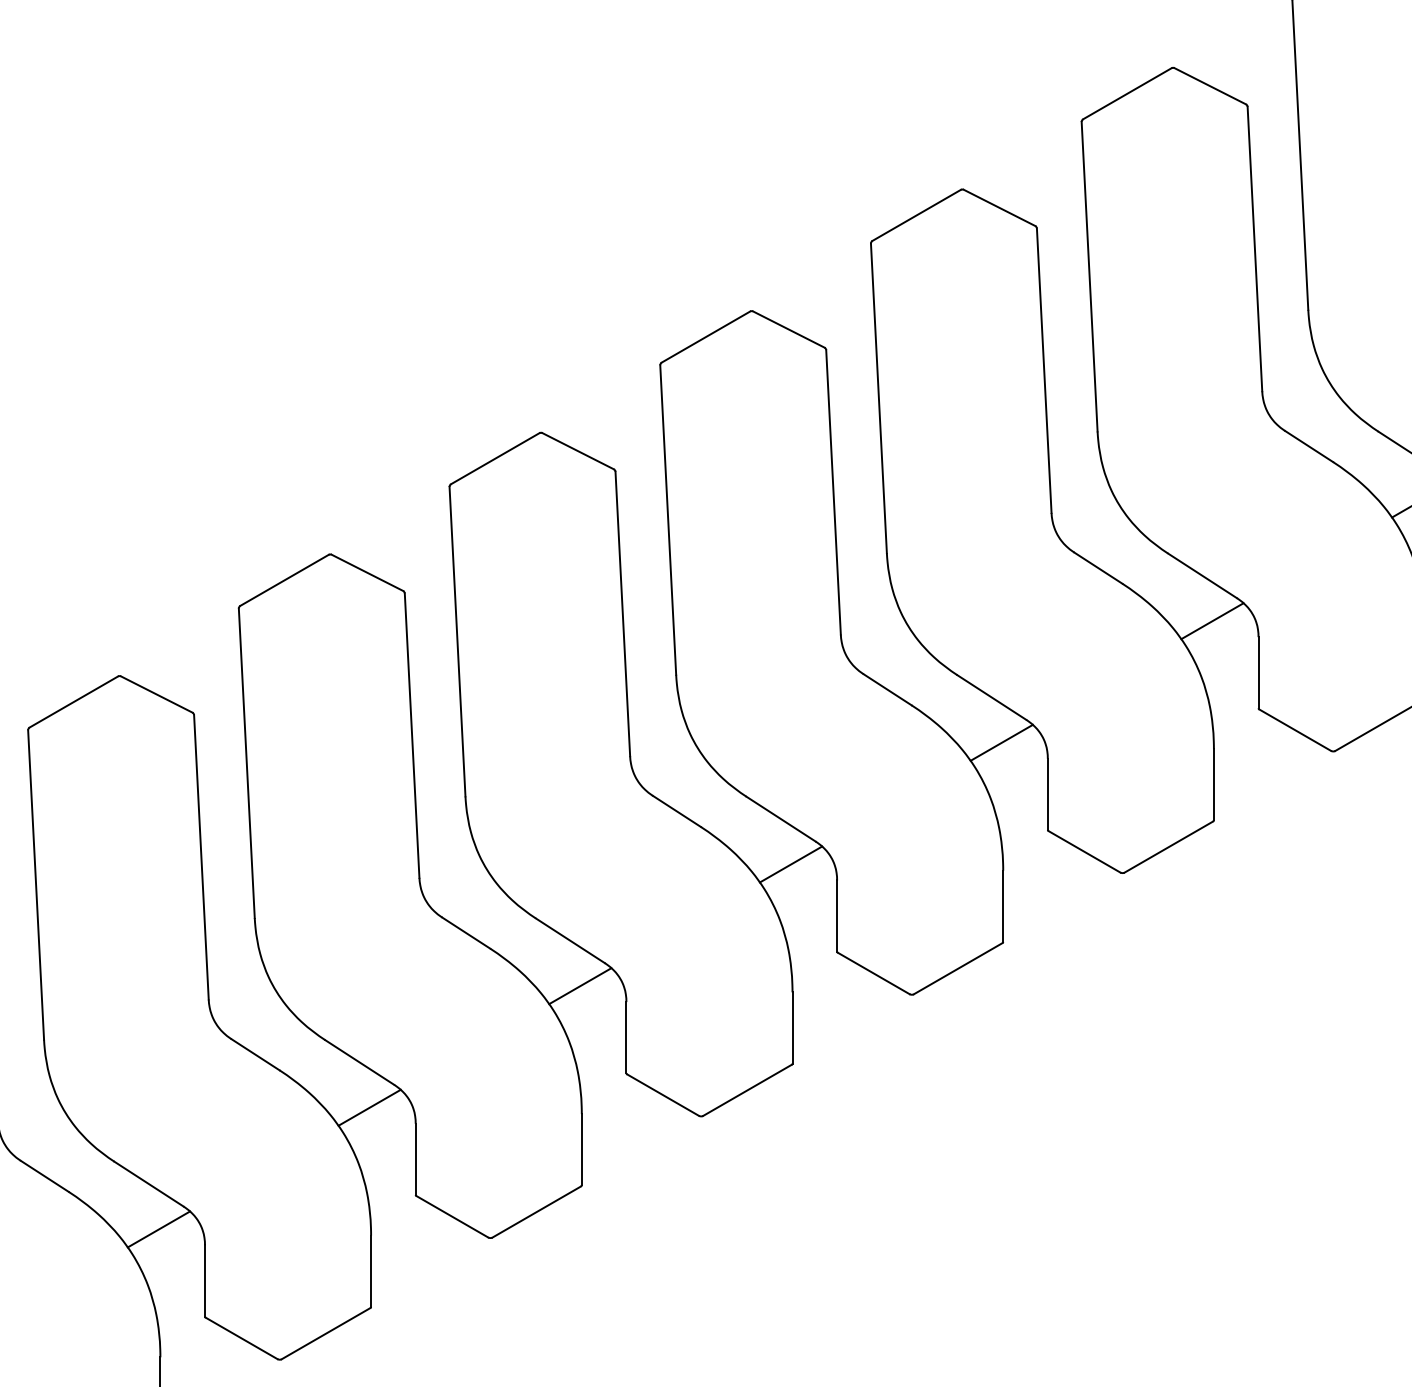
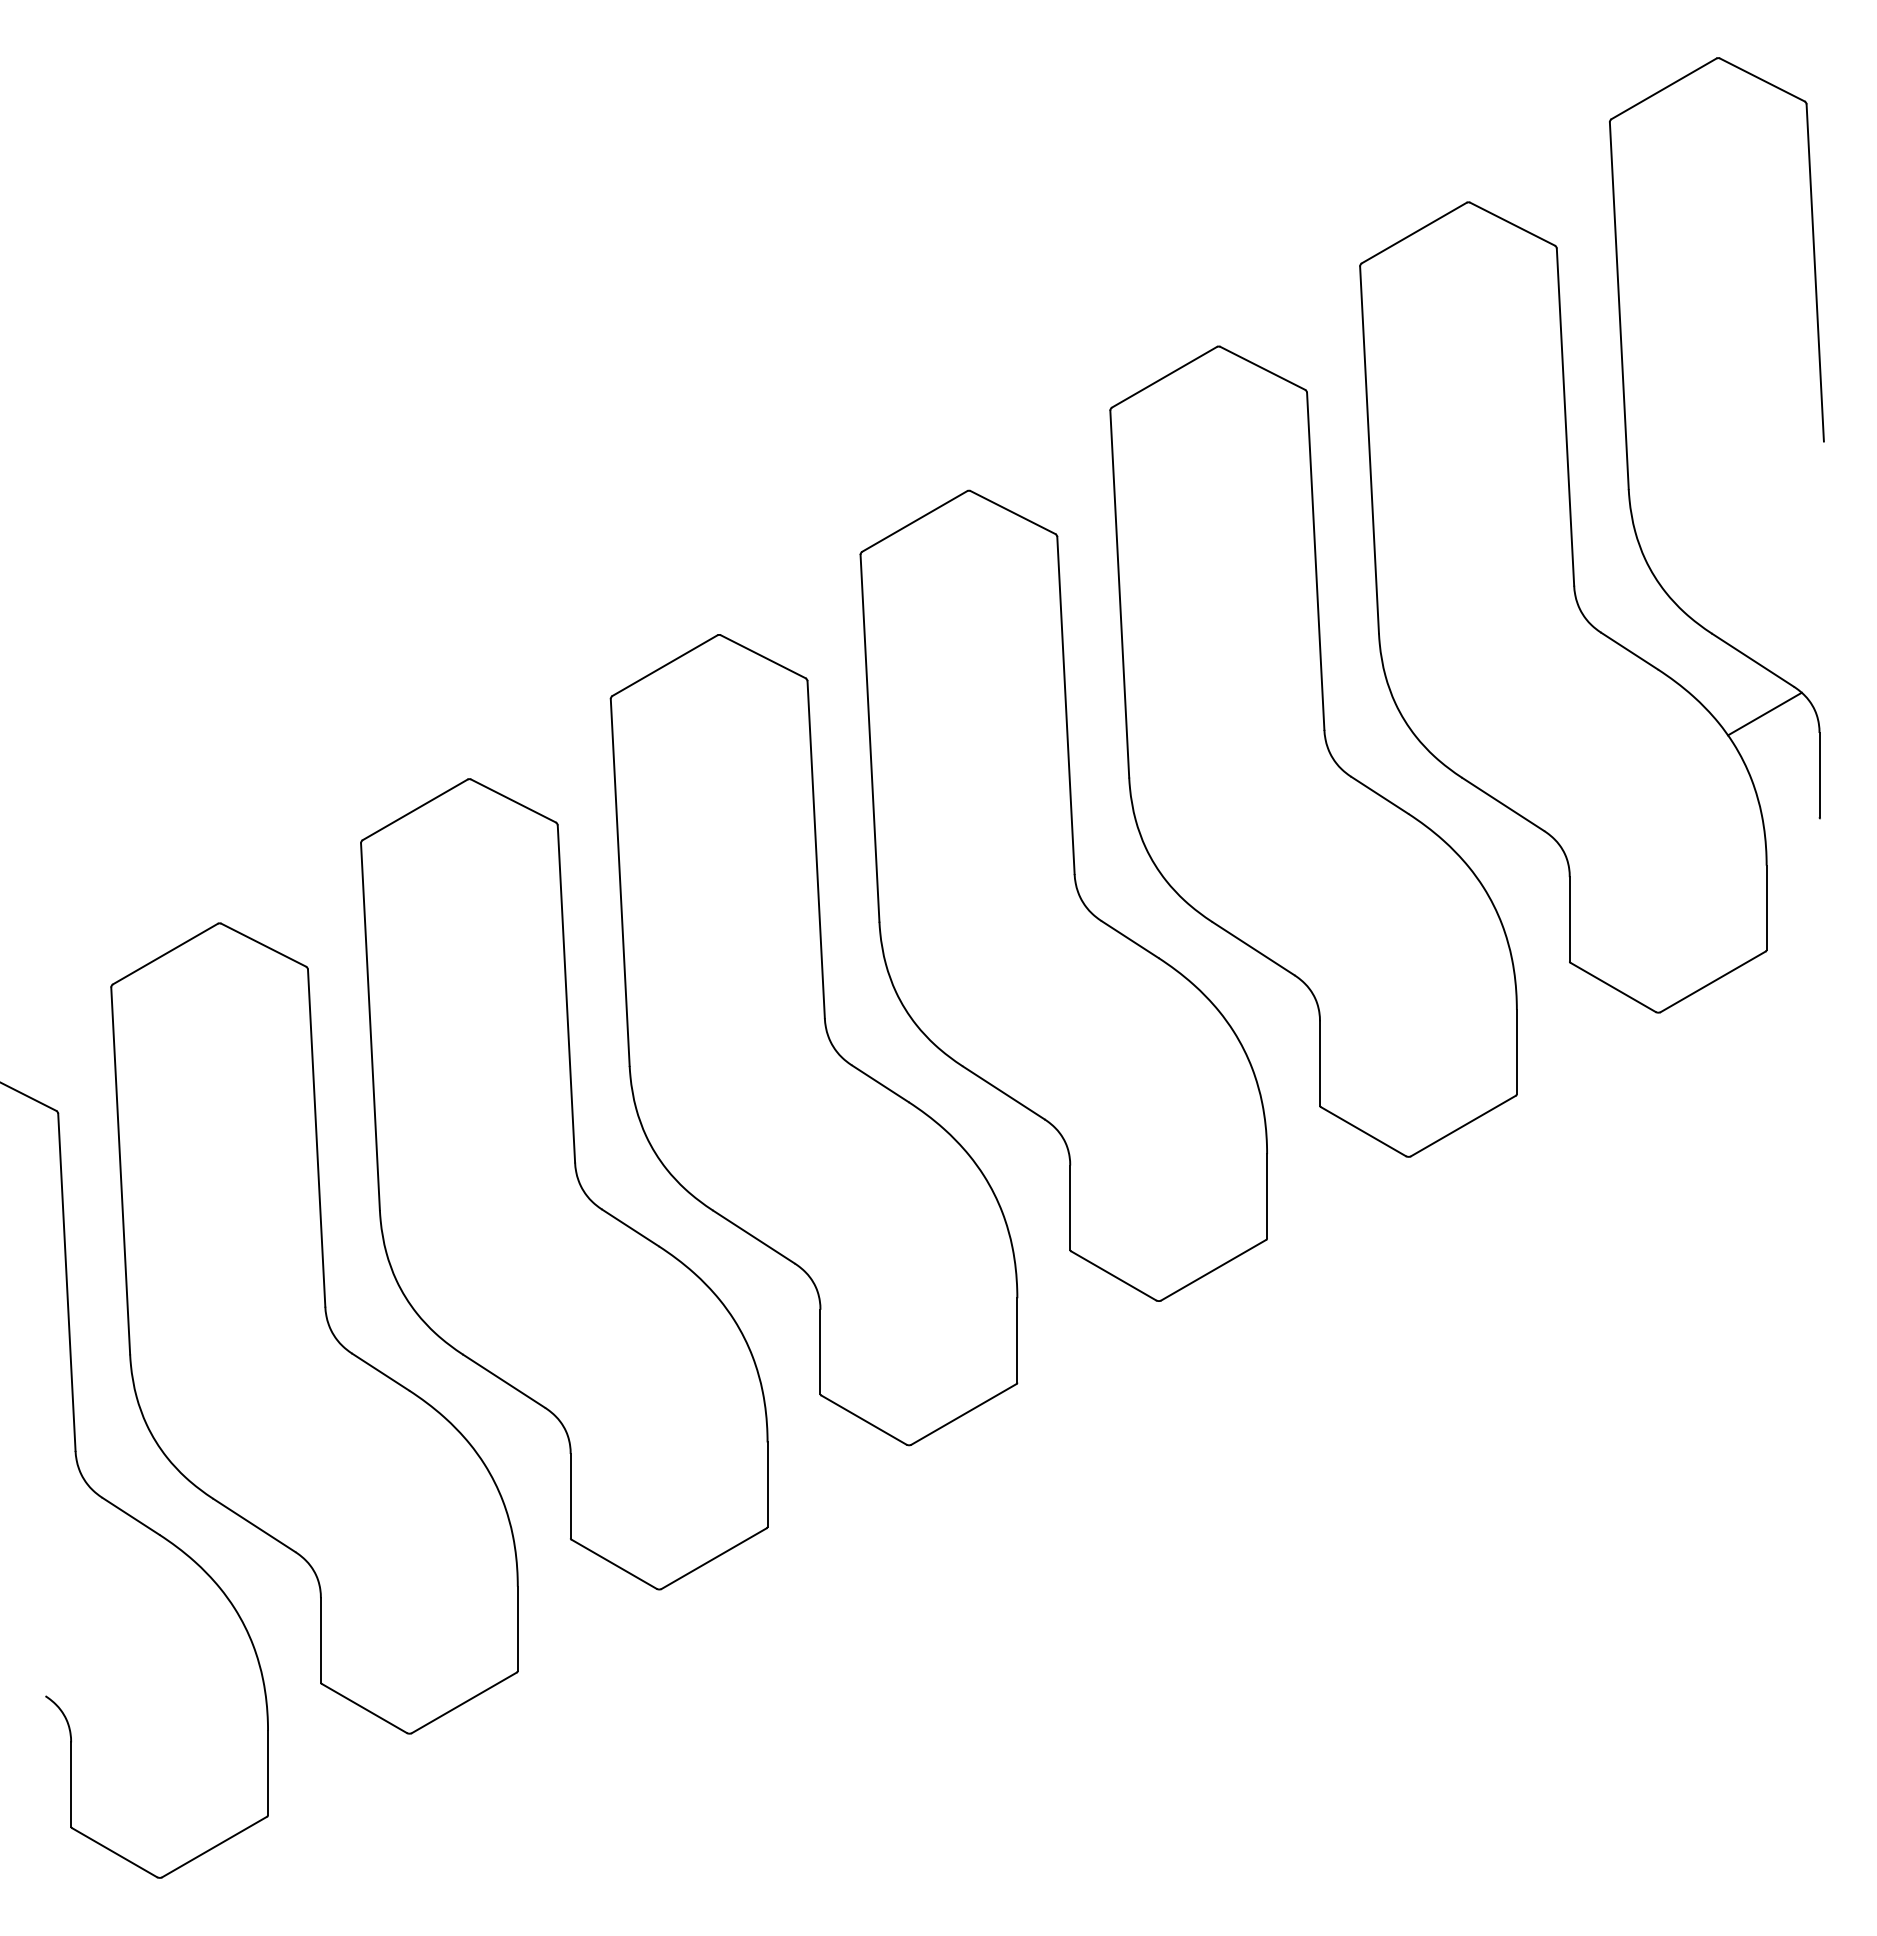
line: (1212, 620) -> (1515, 857), removed
line: (1001, 742) -> (1265, 1002), removed
line: (790, 864) -> (1015, 1146), removed
line: (580, 985) -> (765, 1290), removed
line: (370, 1107) -> (516, 1434), removed
line: (159, 1228) -> (266, 1578), removed

